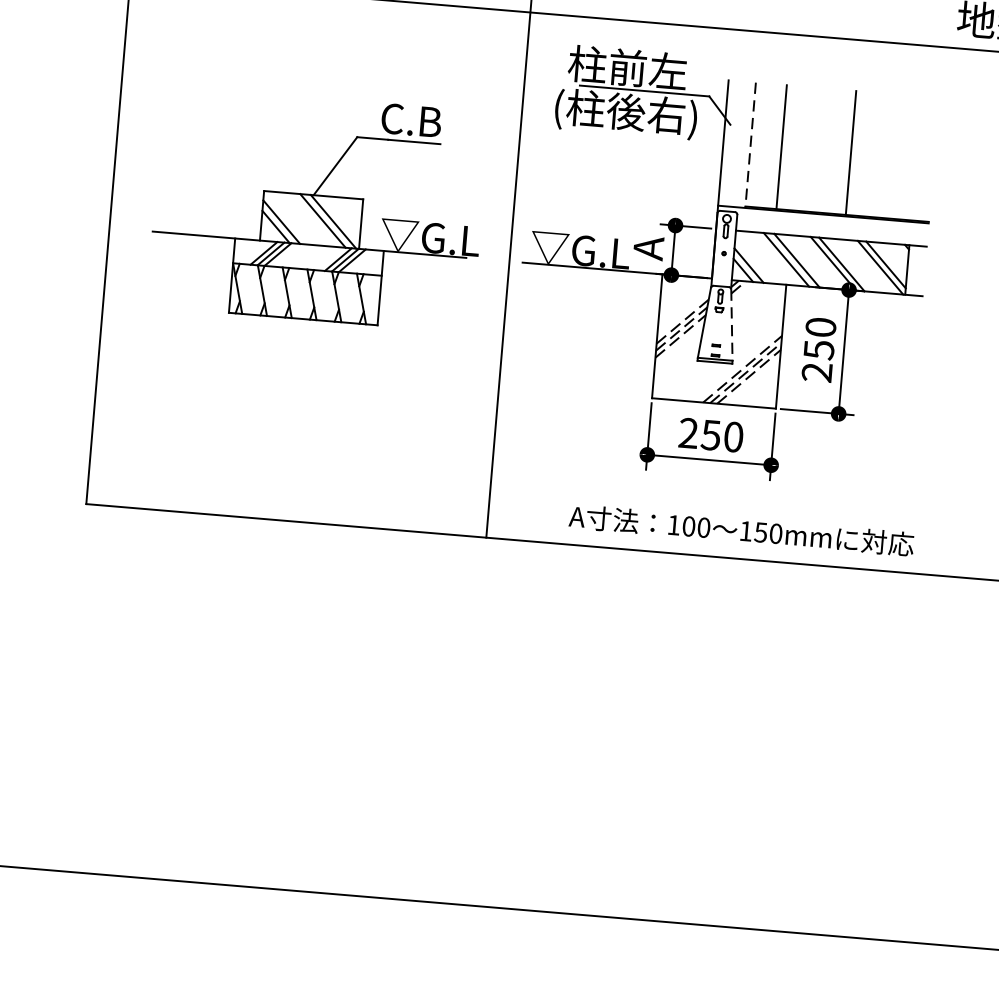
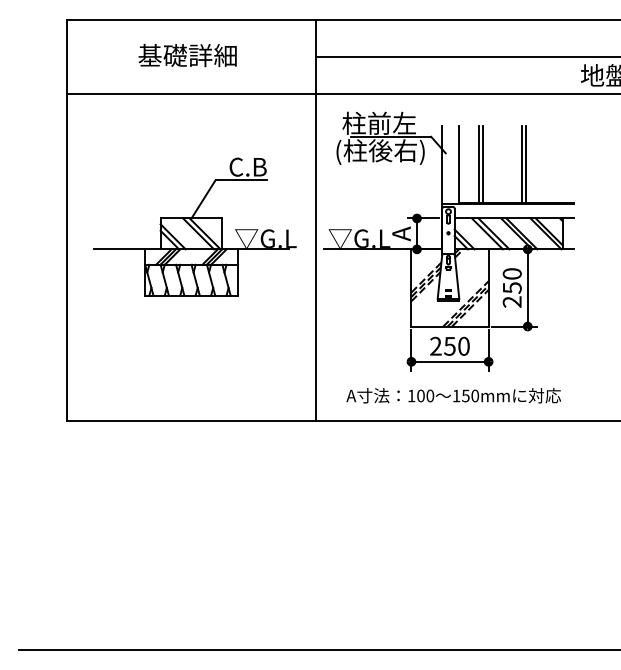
line: (750, 146) -> (459, 165), dashed -> solid
line: (789, 147) -> (483, 164), added
line: (858, 153) -> (526, 164), added
line: (732, 325) -> (457, 277), dashed -> solid
text: (741, 530) -> (453, 395), moved

